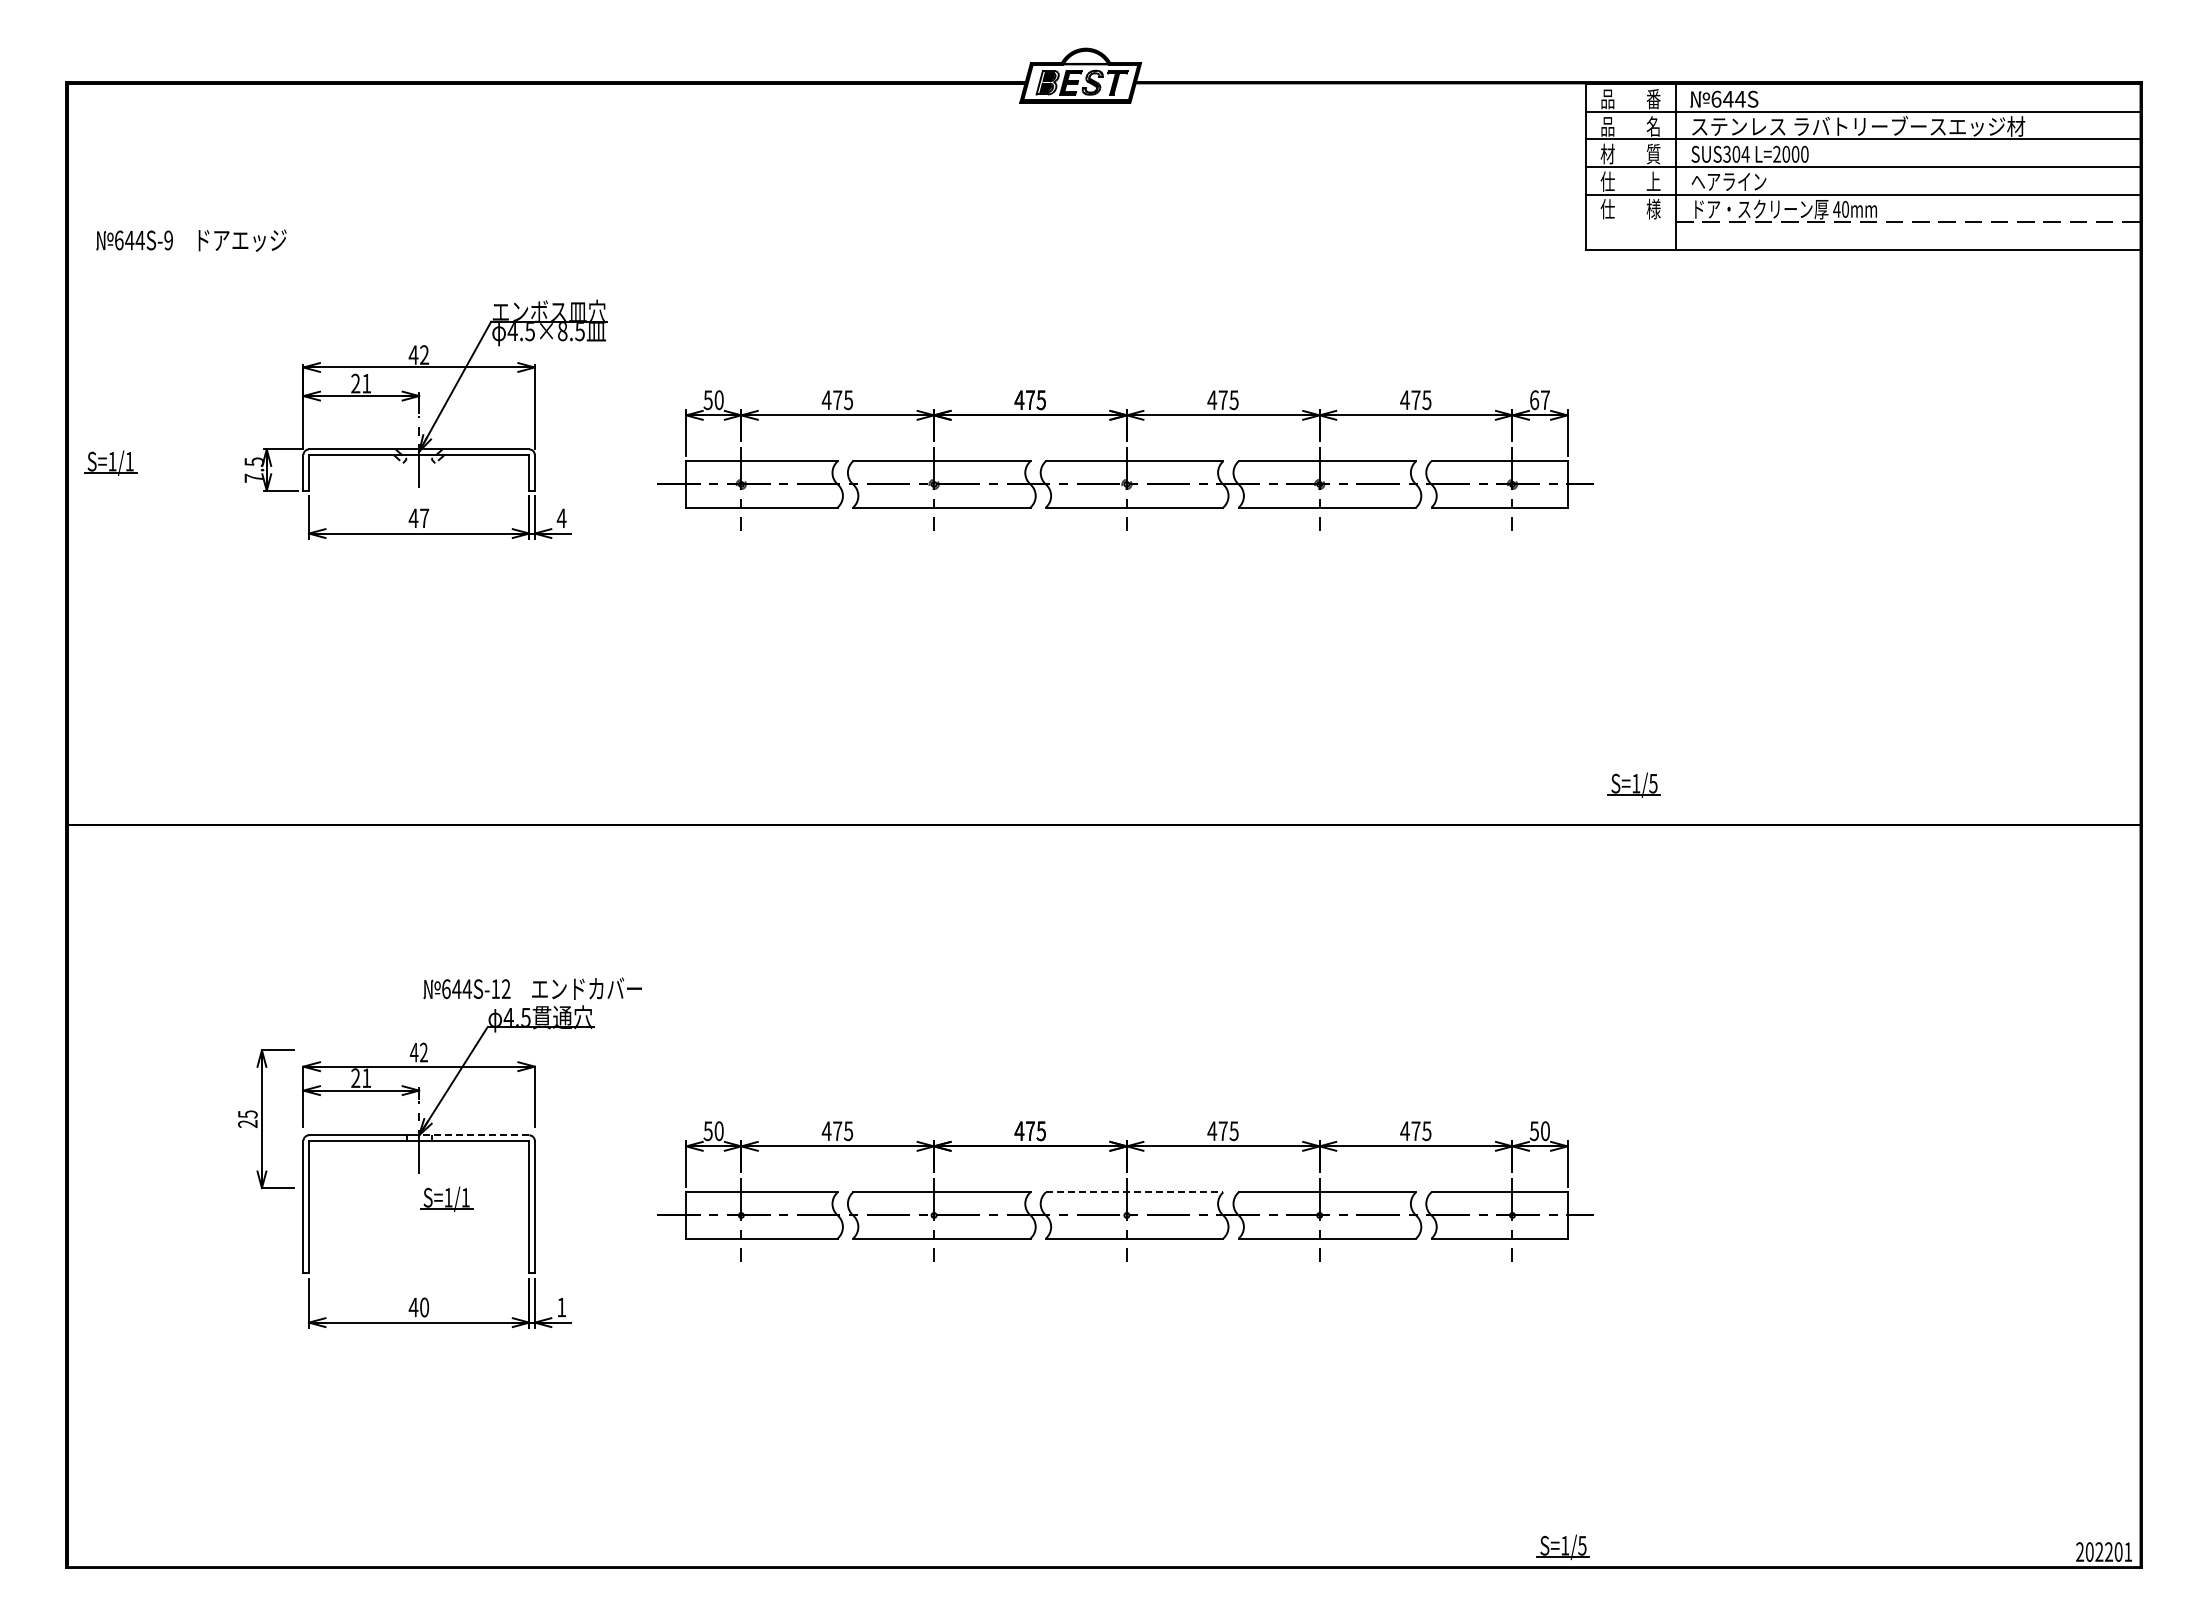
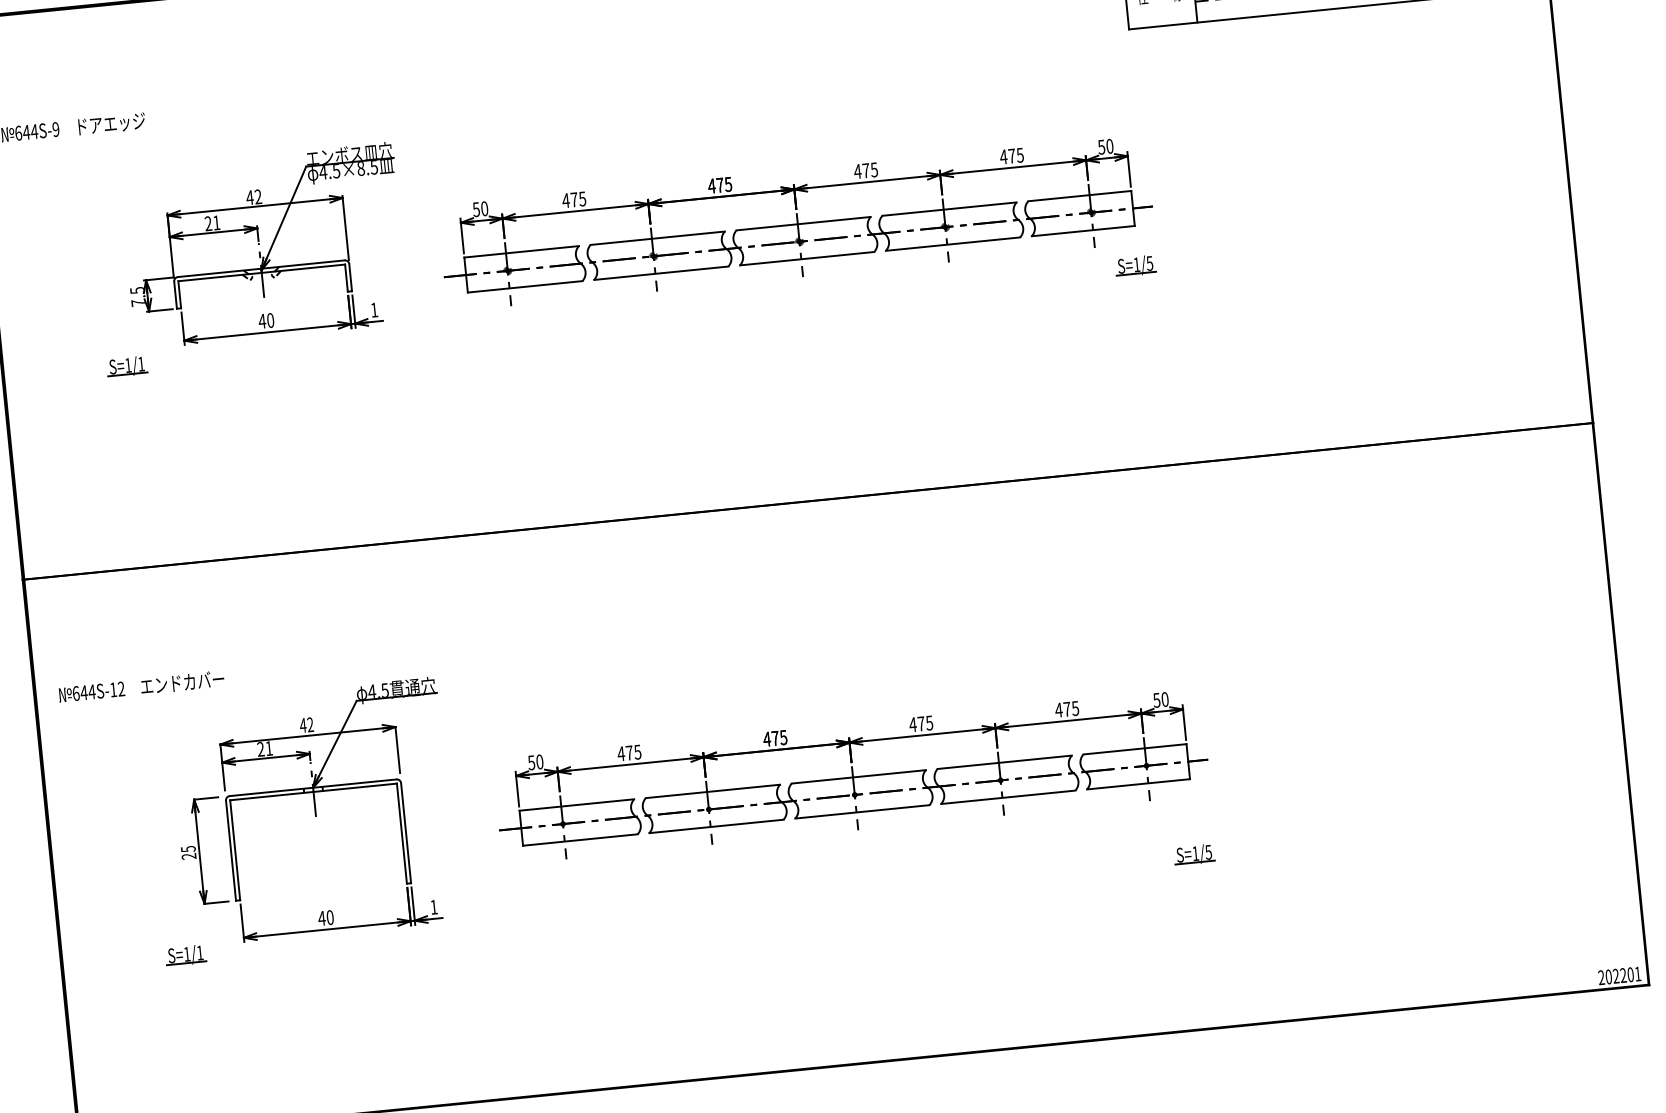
text: (1539, 400) -> (1105, 147), 67 -> 50
part: (110, 462) -> (126, 366), moved
text: (561, 517) -> (374, 309), 4 -> 1
text: (424, 518) -> (270, 320), 47 -> 40
part: (1633, 784) -> (1134, 265), moved
text: (532, 988) -> (141, 686), moved
part: (266, 1119) -> (202, 851), moved
line: (473, 1135) -> (354, 783), dashed -> solid
line: (1134, 1192) -> (858, 777), dashed -> solid
part: (446, 1199) -> (185, 955), moved
part: (1562, 1547) -> (1193, 855), moved

